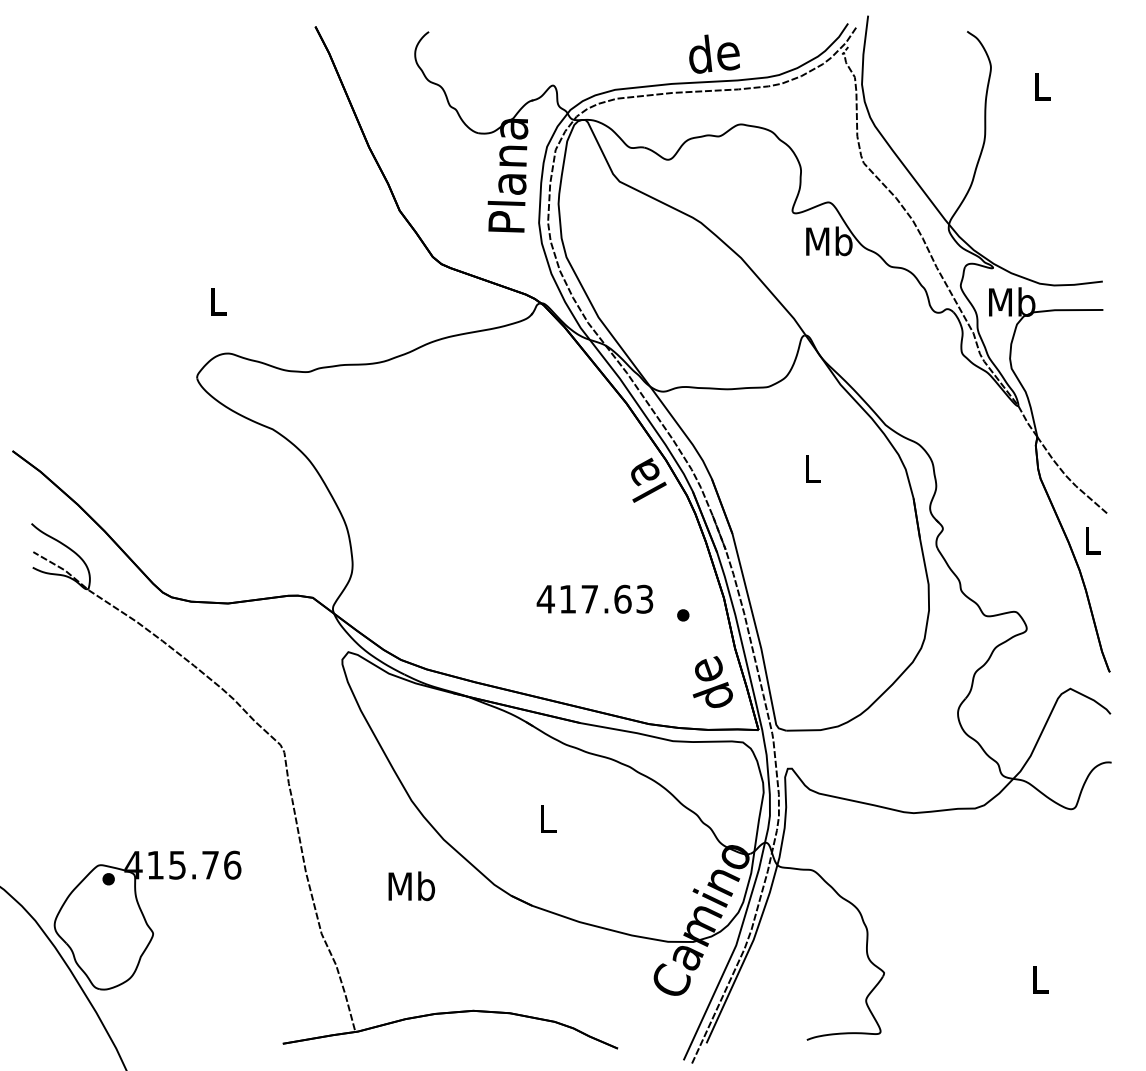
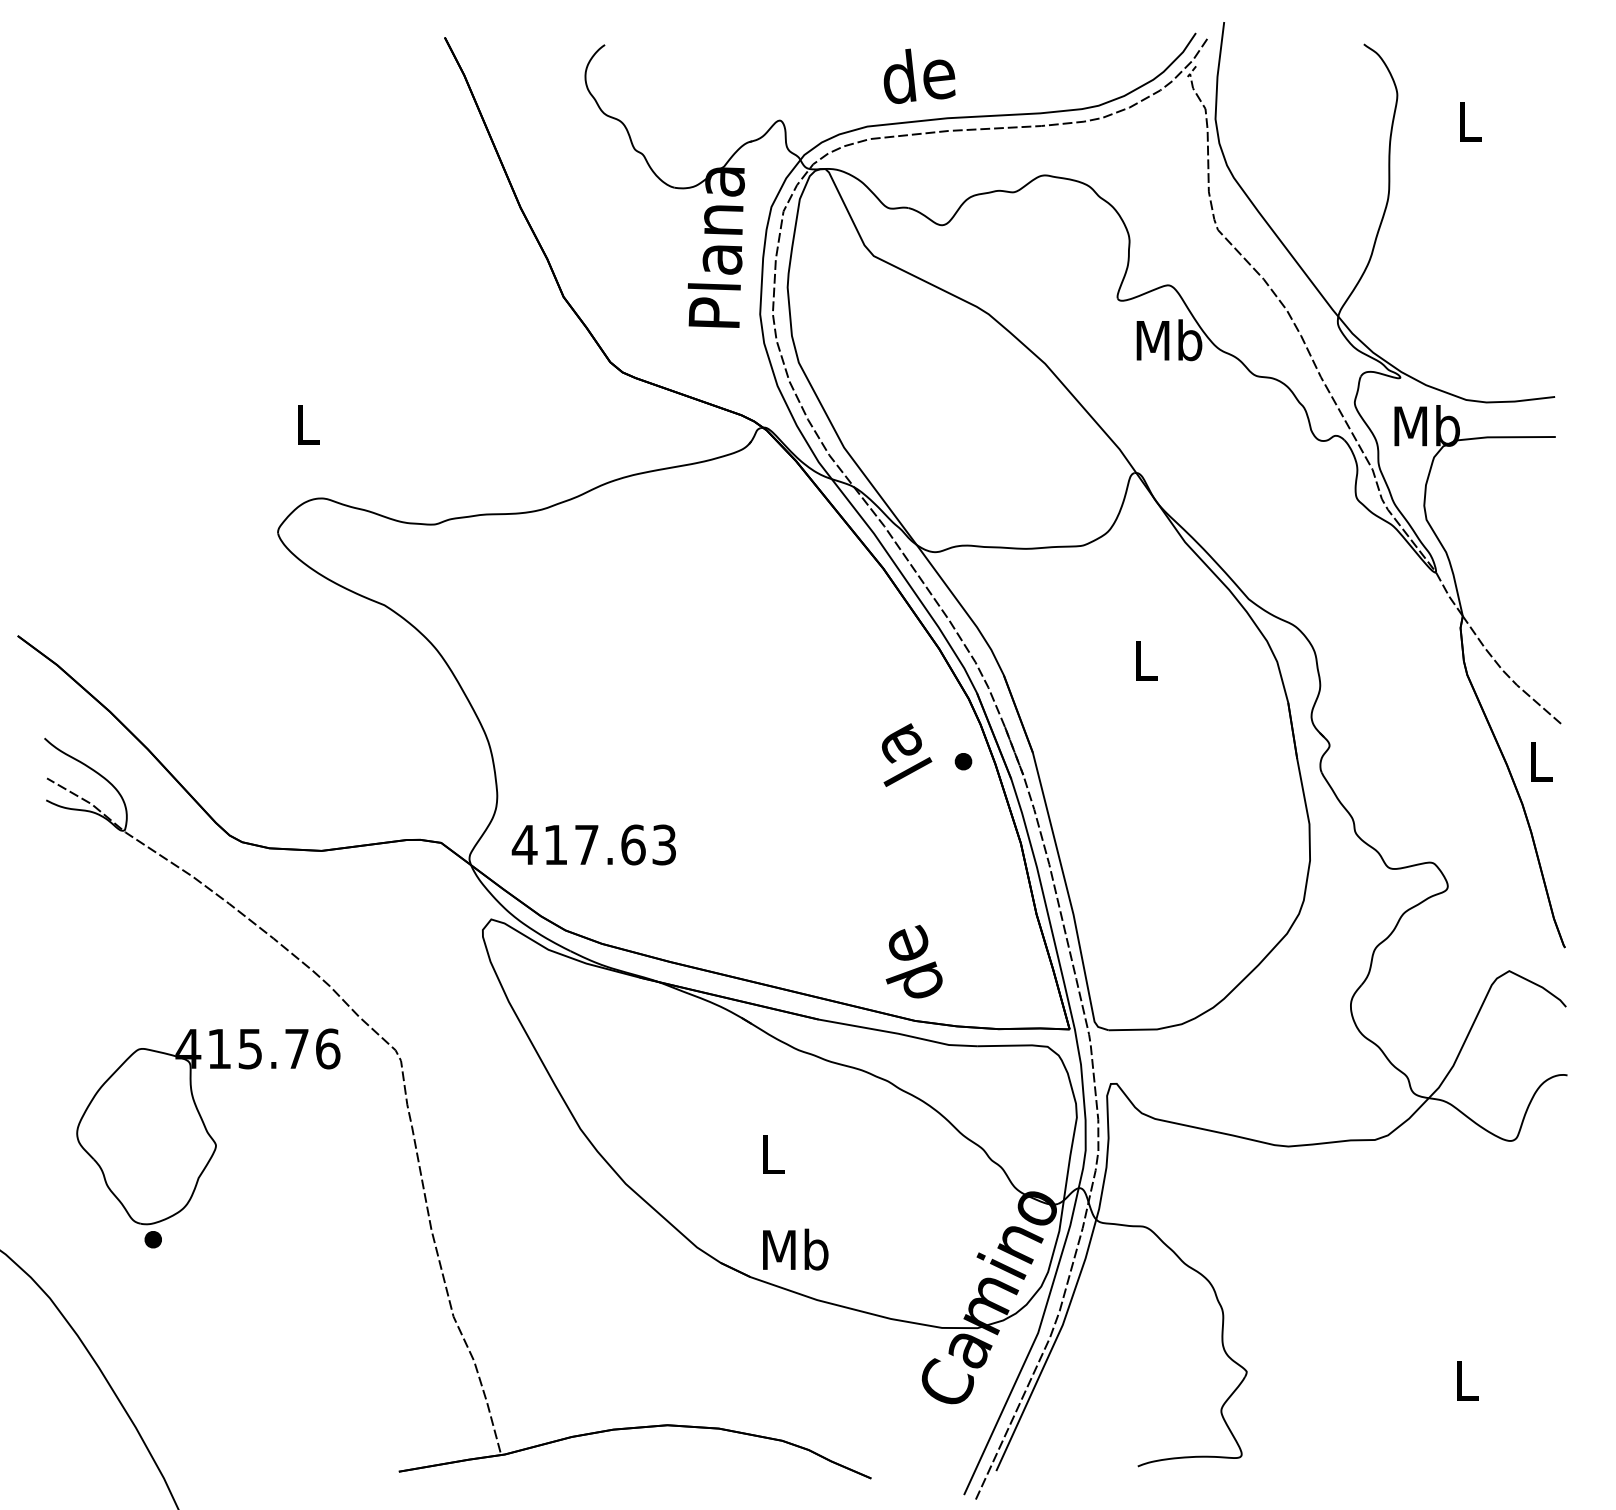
text: (714, 53) -> (919, 75), moved
text: (649, 479) -> (907, 754), moved
text: (594, 598) -> (593, 844), moved
part: (683, 615) -> (963, 761), moved
text: (712, 681) -> (913, 961), moved
text: (411, 886) -> (795, 1249), moved
part: (147, 920) -> (208, 1126), moved

